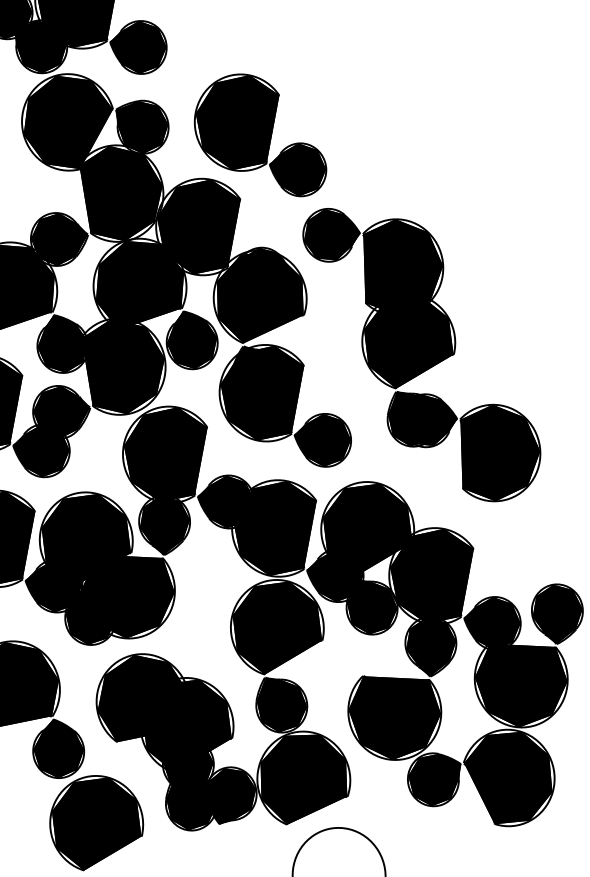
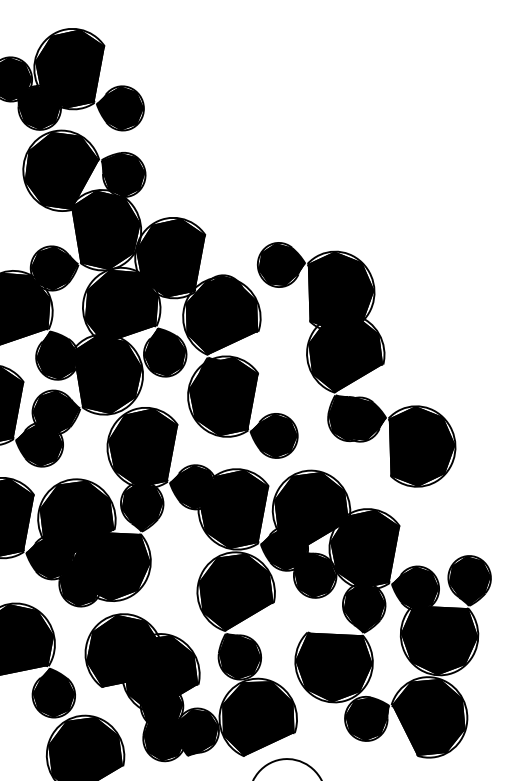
part: (259, 135) -> (221, 181), removed

